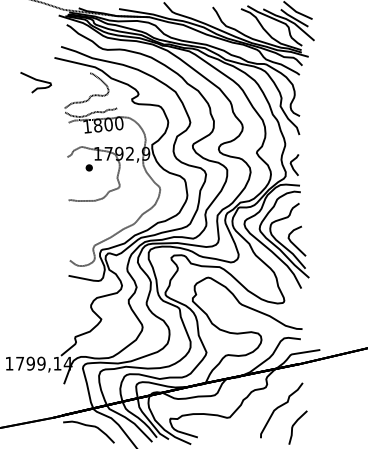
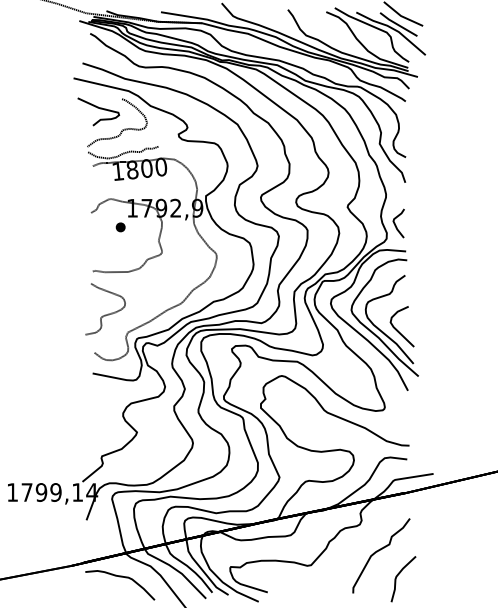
part: (35, 82) -> (97, 111), moved
curve: (79, 231) -> (107, 313), added

